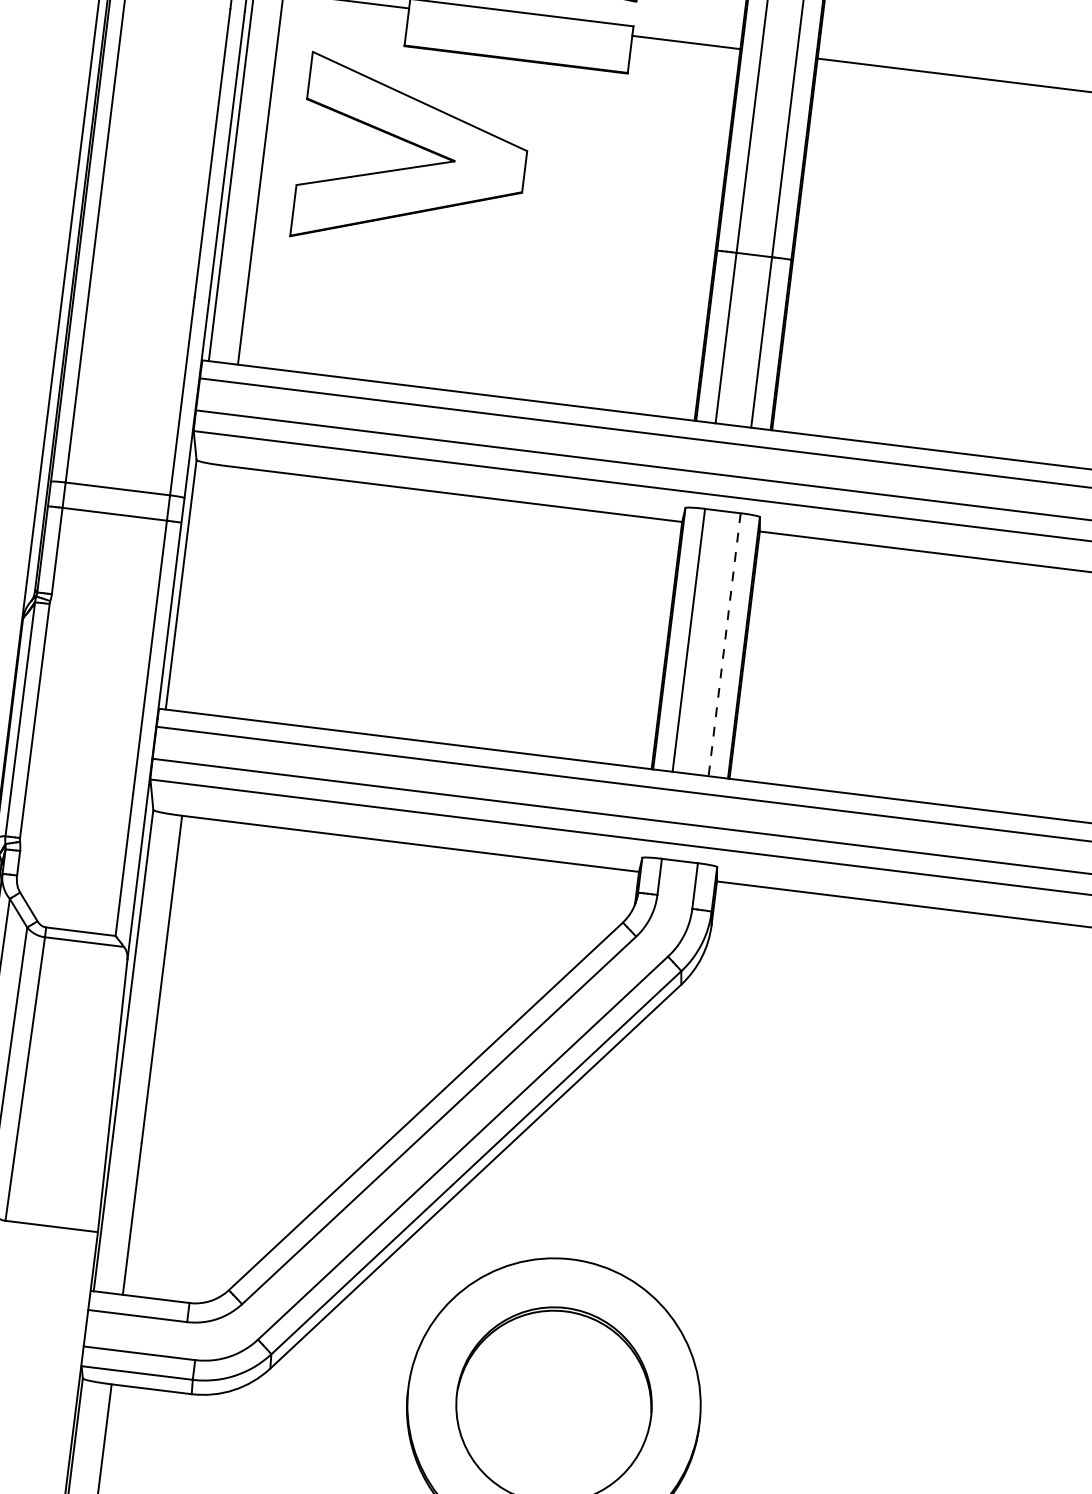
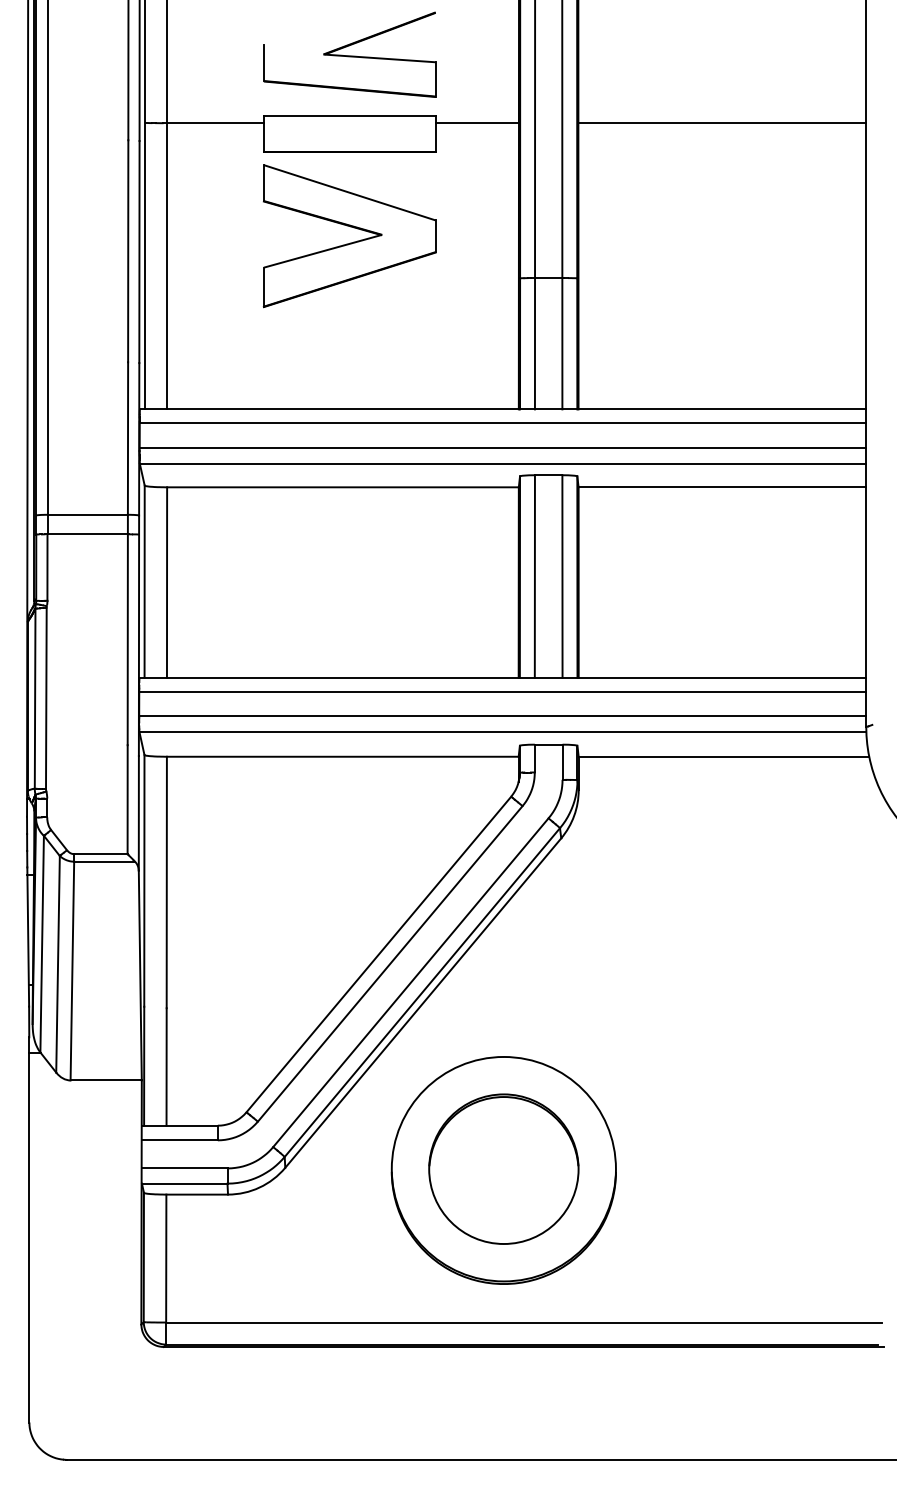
part: (413, 166) -> (350, 242), moved
line: (209, 589) -> (166, 582), added
line: (724, 646) -> (562, 577), dashed -> solid

